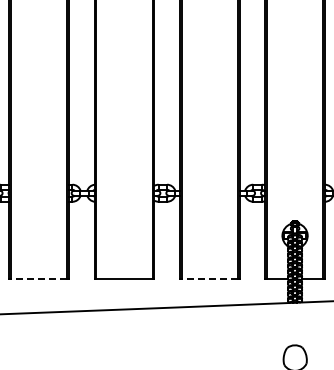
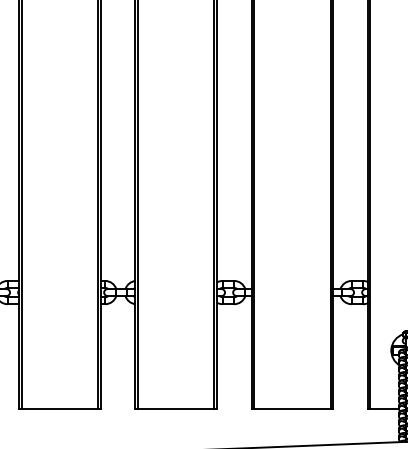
line: (38, 278) -> (58, 408), dashed -> solid
line: (209, 278) -> (291, 408), dashed -> solid

